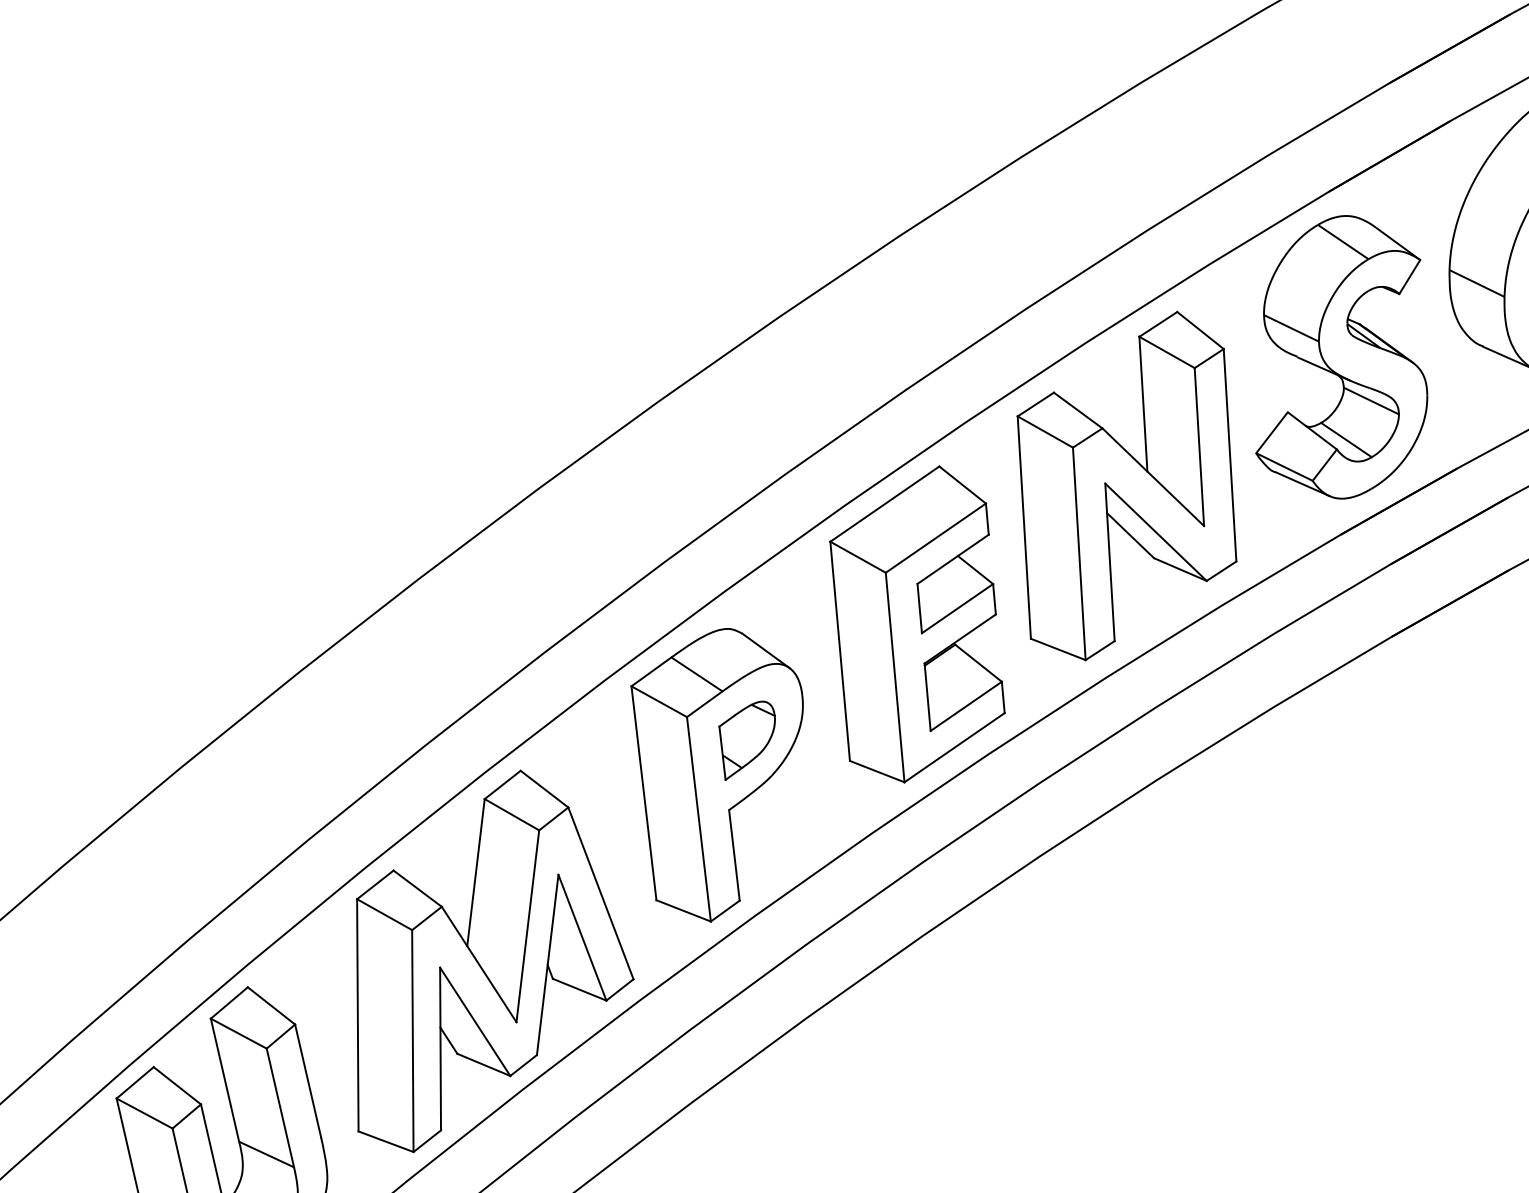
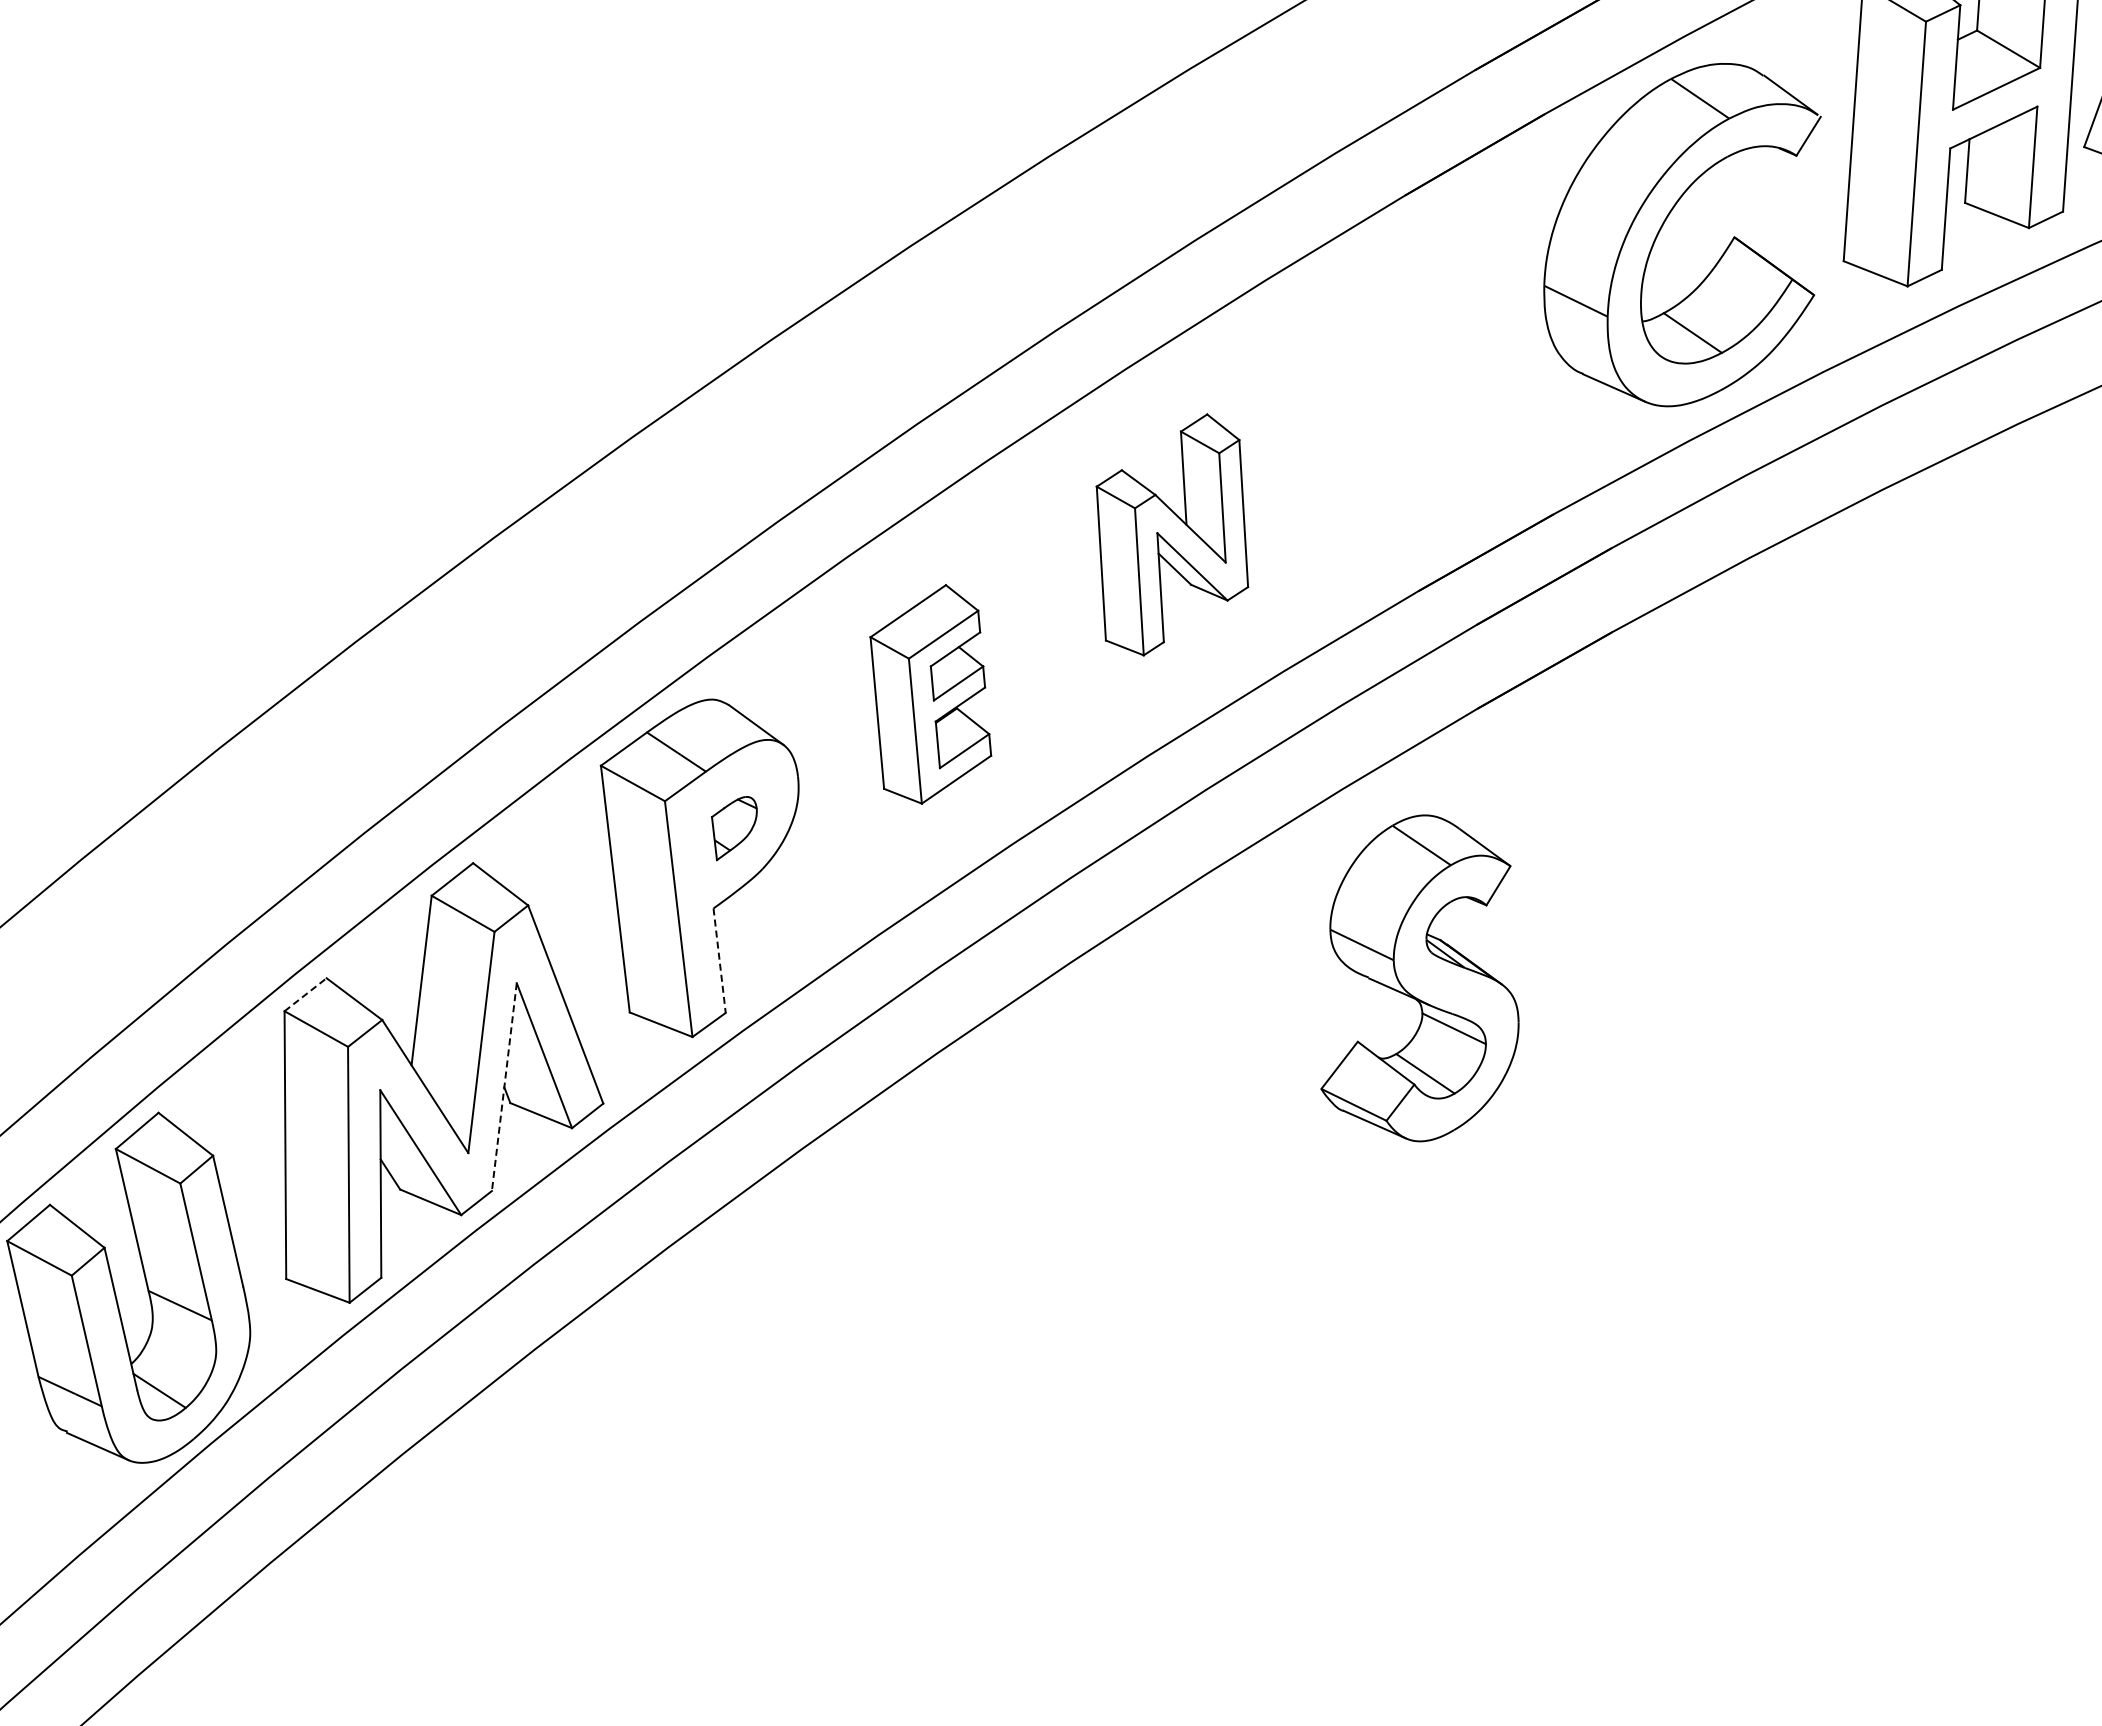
part: (1341, 357) -> (1419, 978), moved
part: (1127, 485) -> (1172, 534), size x0.6
part: (917, 624) -> (930, 694), size x0.6
part: (747, 740) -> (734, 828), size x0.7
line: (734, 855) -> (719, 960), solid -> dashed
line: (375, 884) -> (305, 994), solid -> dashed
line: (547, 965) -> (504, 1087), solid -> dashed

